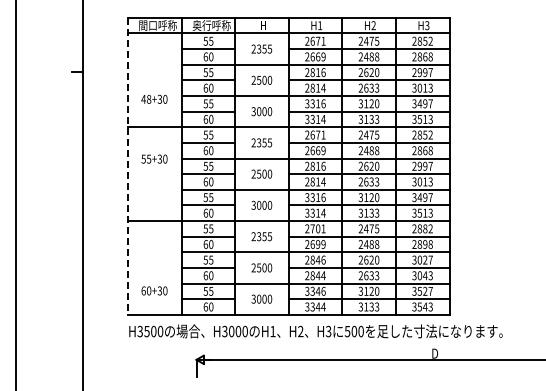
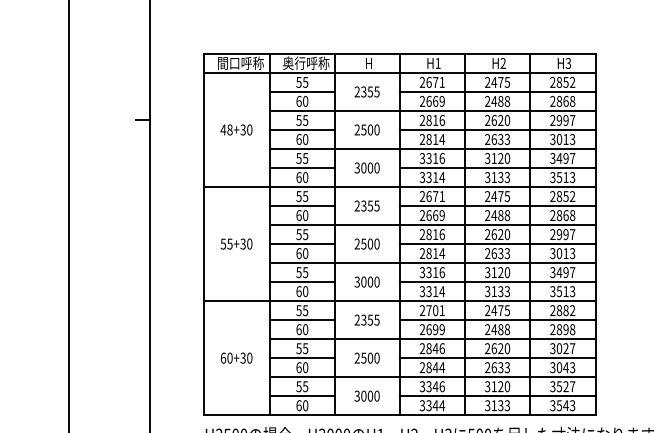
text: (154, 98) -> (236, 128), moved
text: (154, 158) -> (236, 243), moved
line: (128, 166) -> (204, 234), dashed -> solid
text: (154, 290) -> (236, 357), moved

